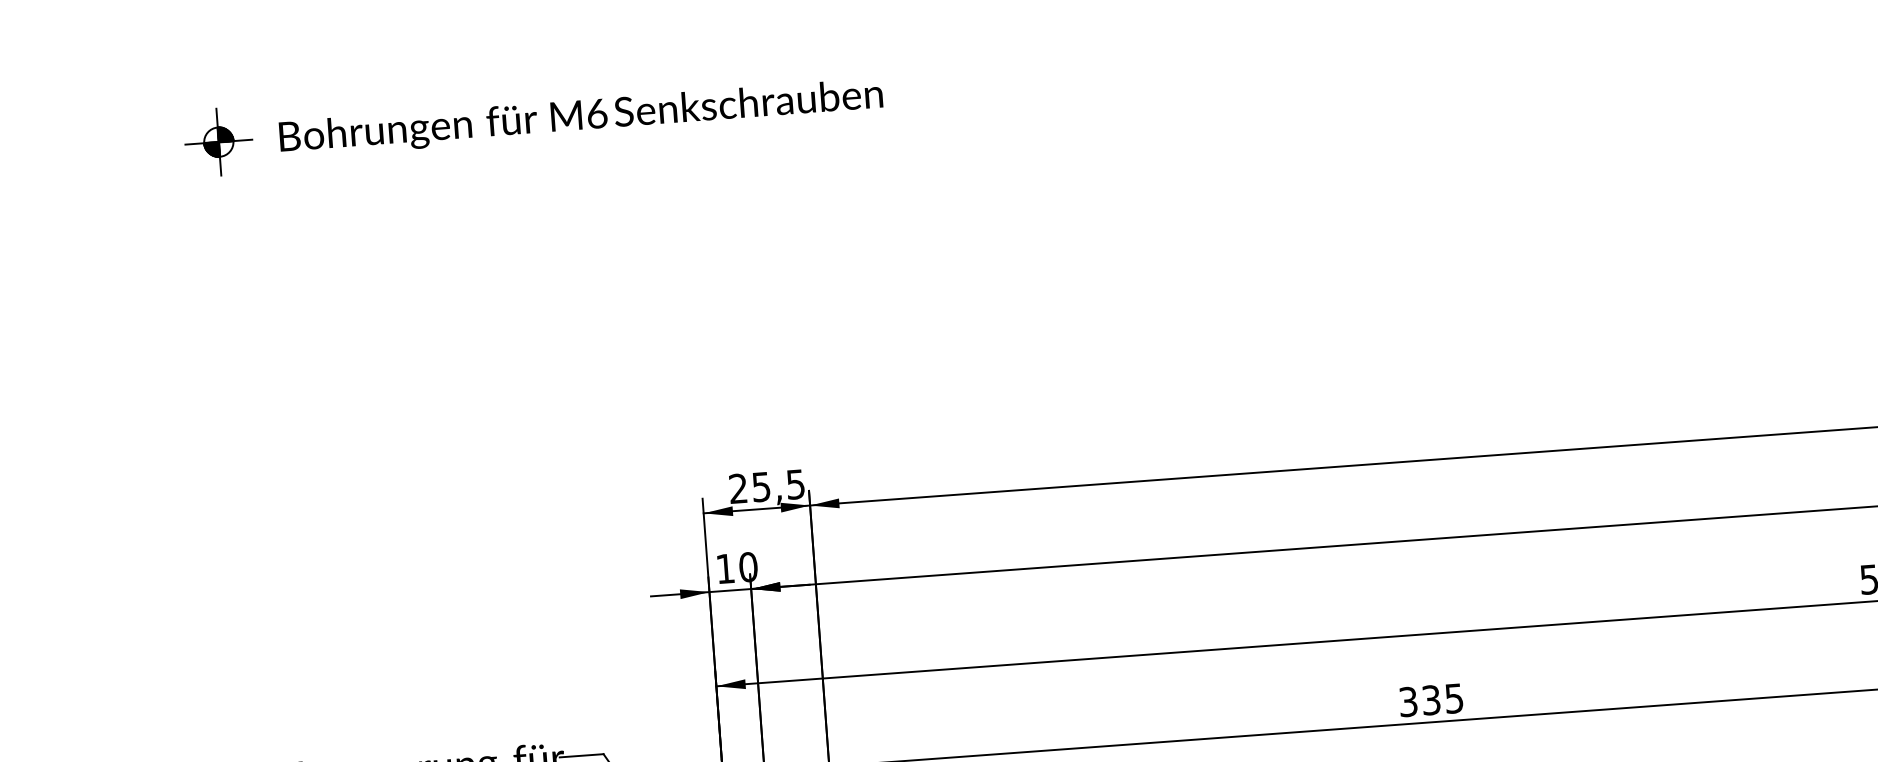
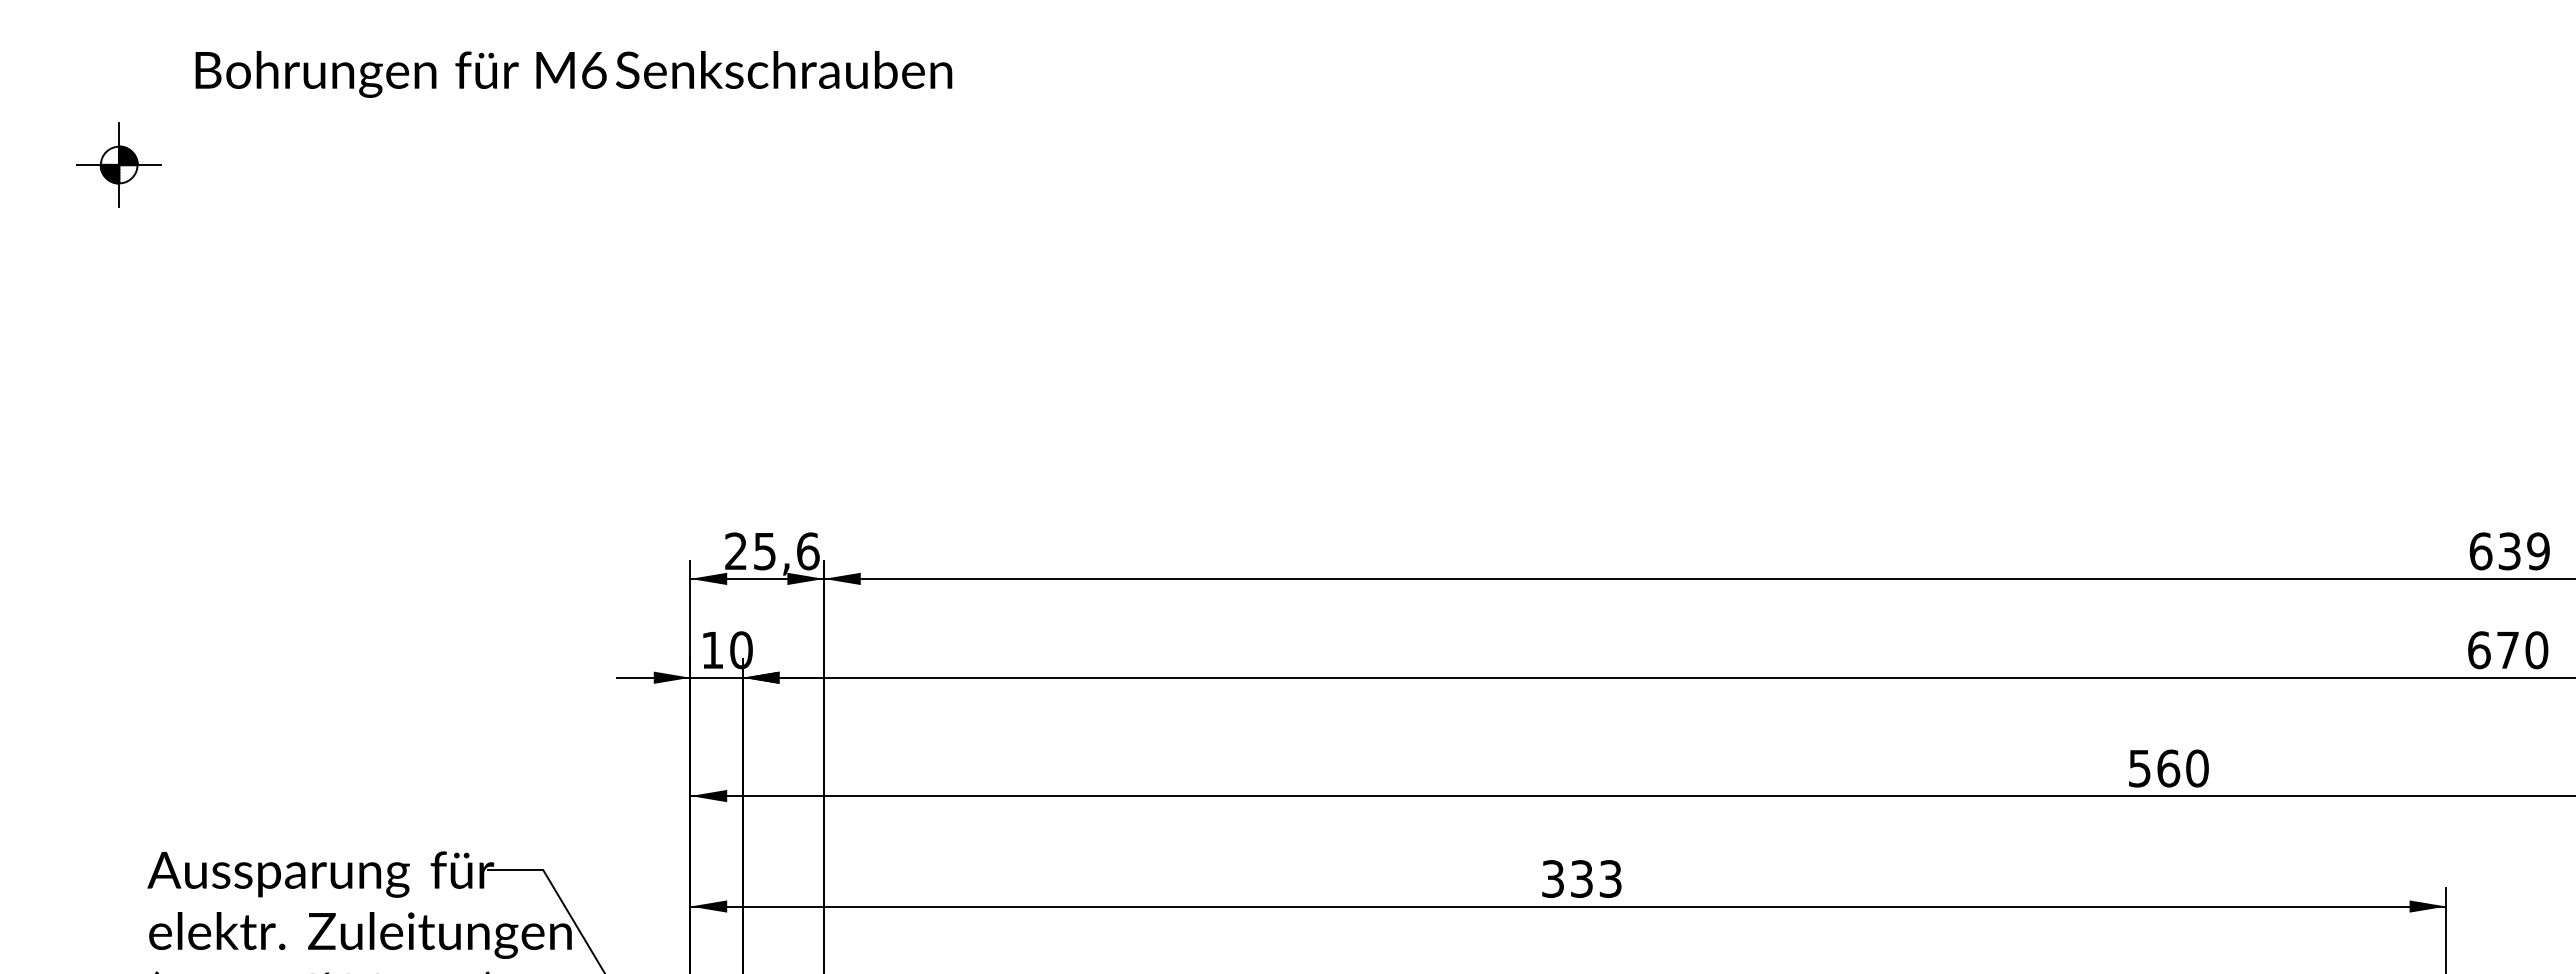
part: (218, 141) -> (118, 164), moved
text: (796, 484) -> (808, 551), 25,5 -> 25,6
text: (1454, 698) -> (1610, 878), 335 -> 333

